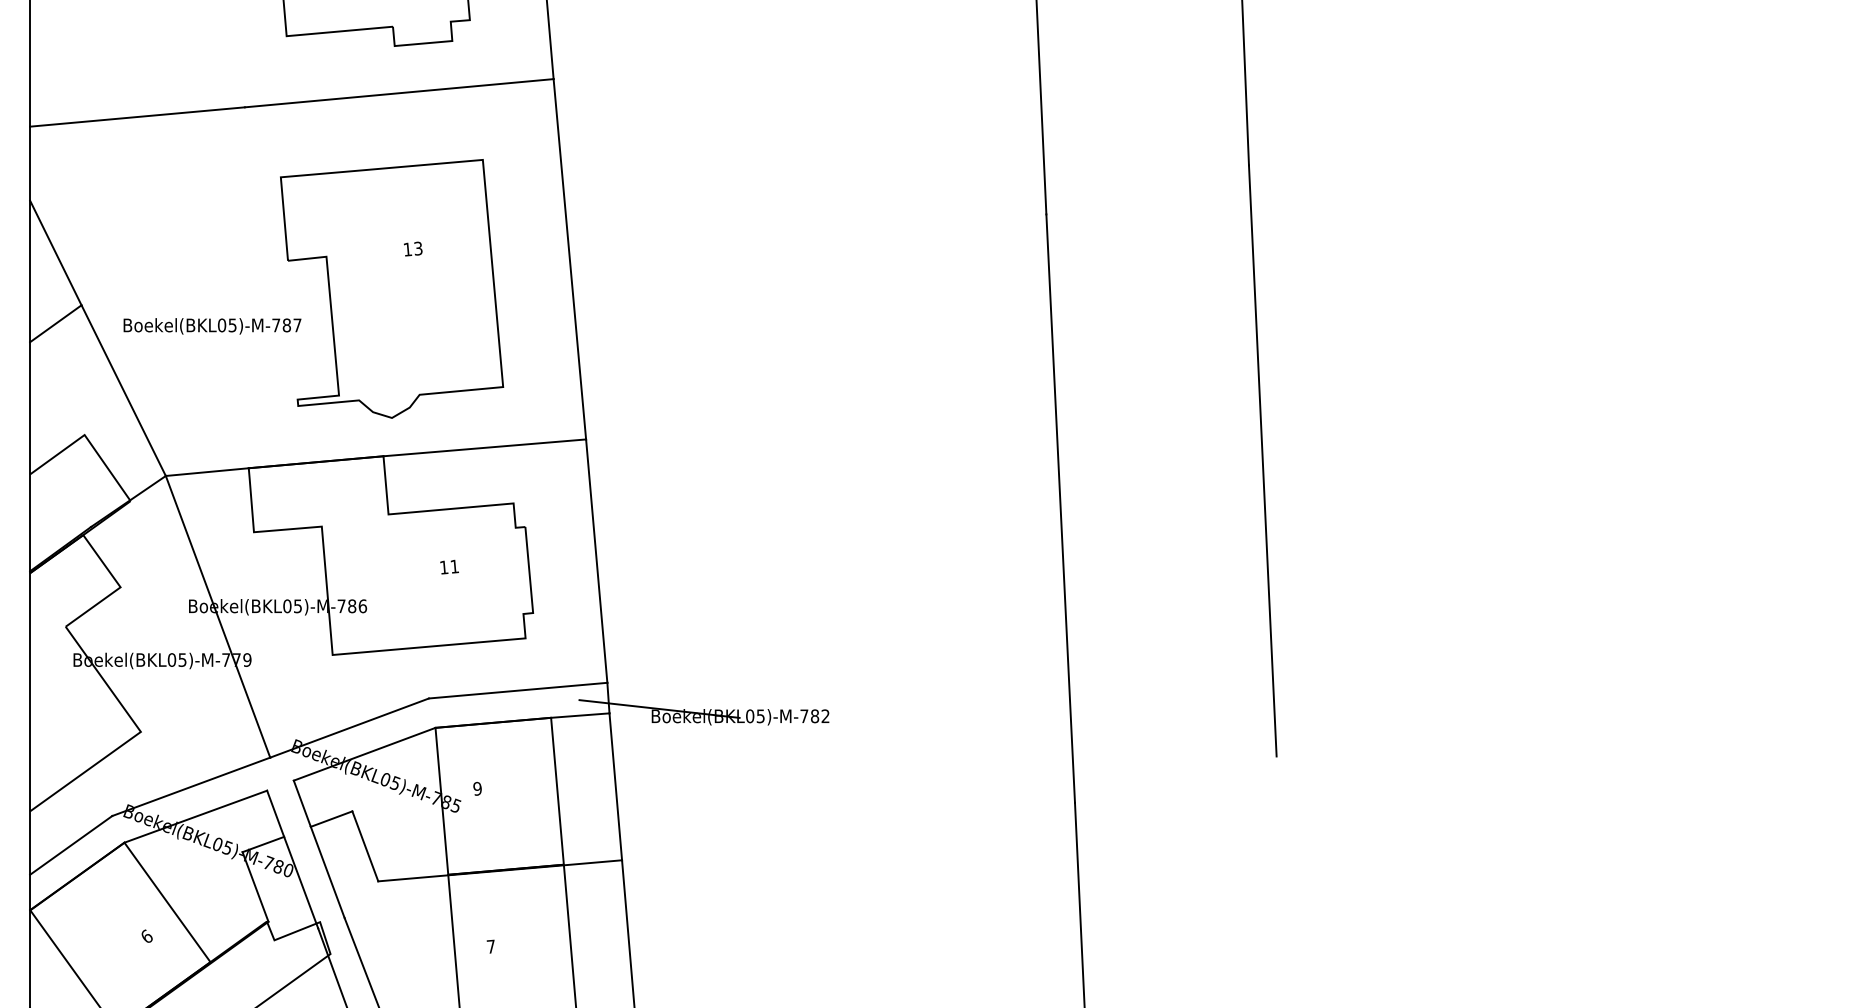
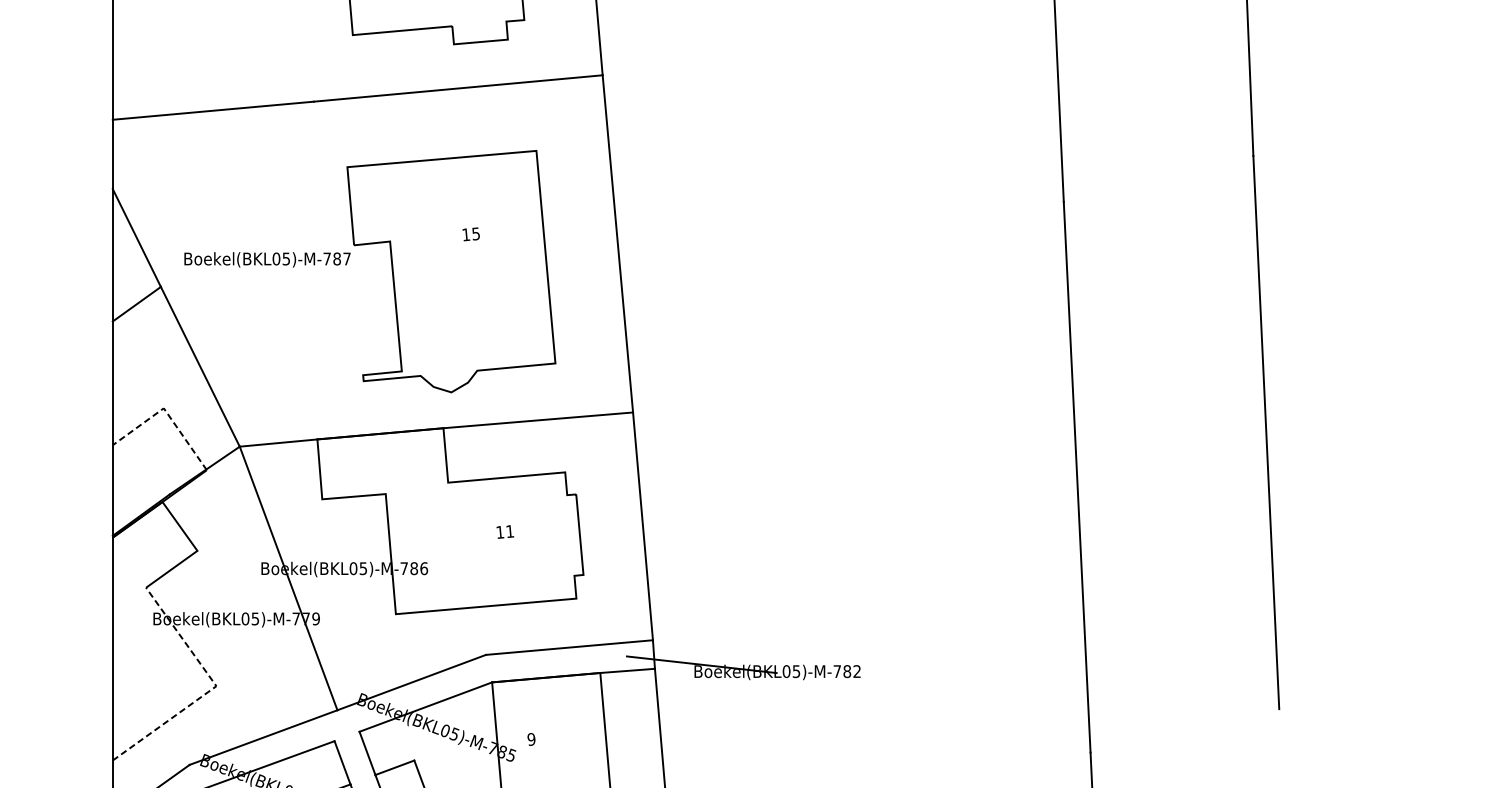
text: (418, 247) -> (476, 232), 13 -> 15
text: (212, 326) -> (267, 260), moved
line: (88, 439) -> (167, 412), solid -> dashed
line: (138, 733) -> (214, 687), solid -> dashed

